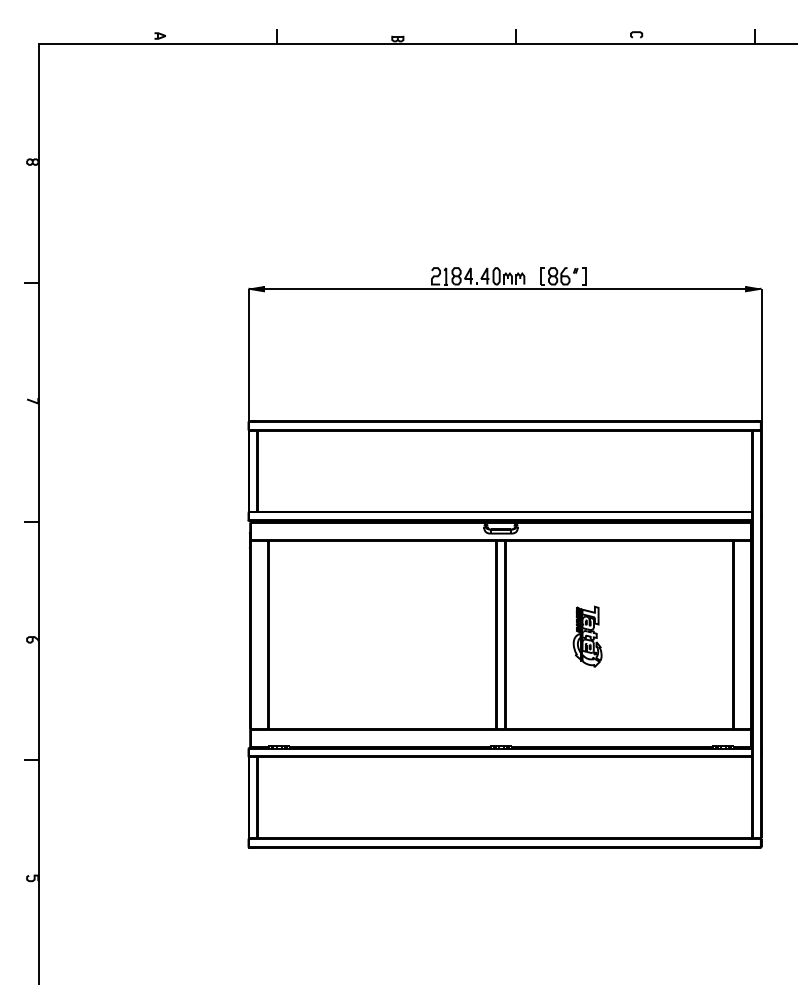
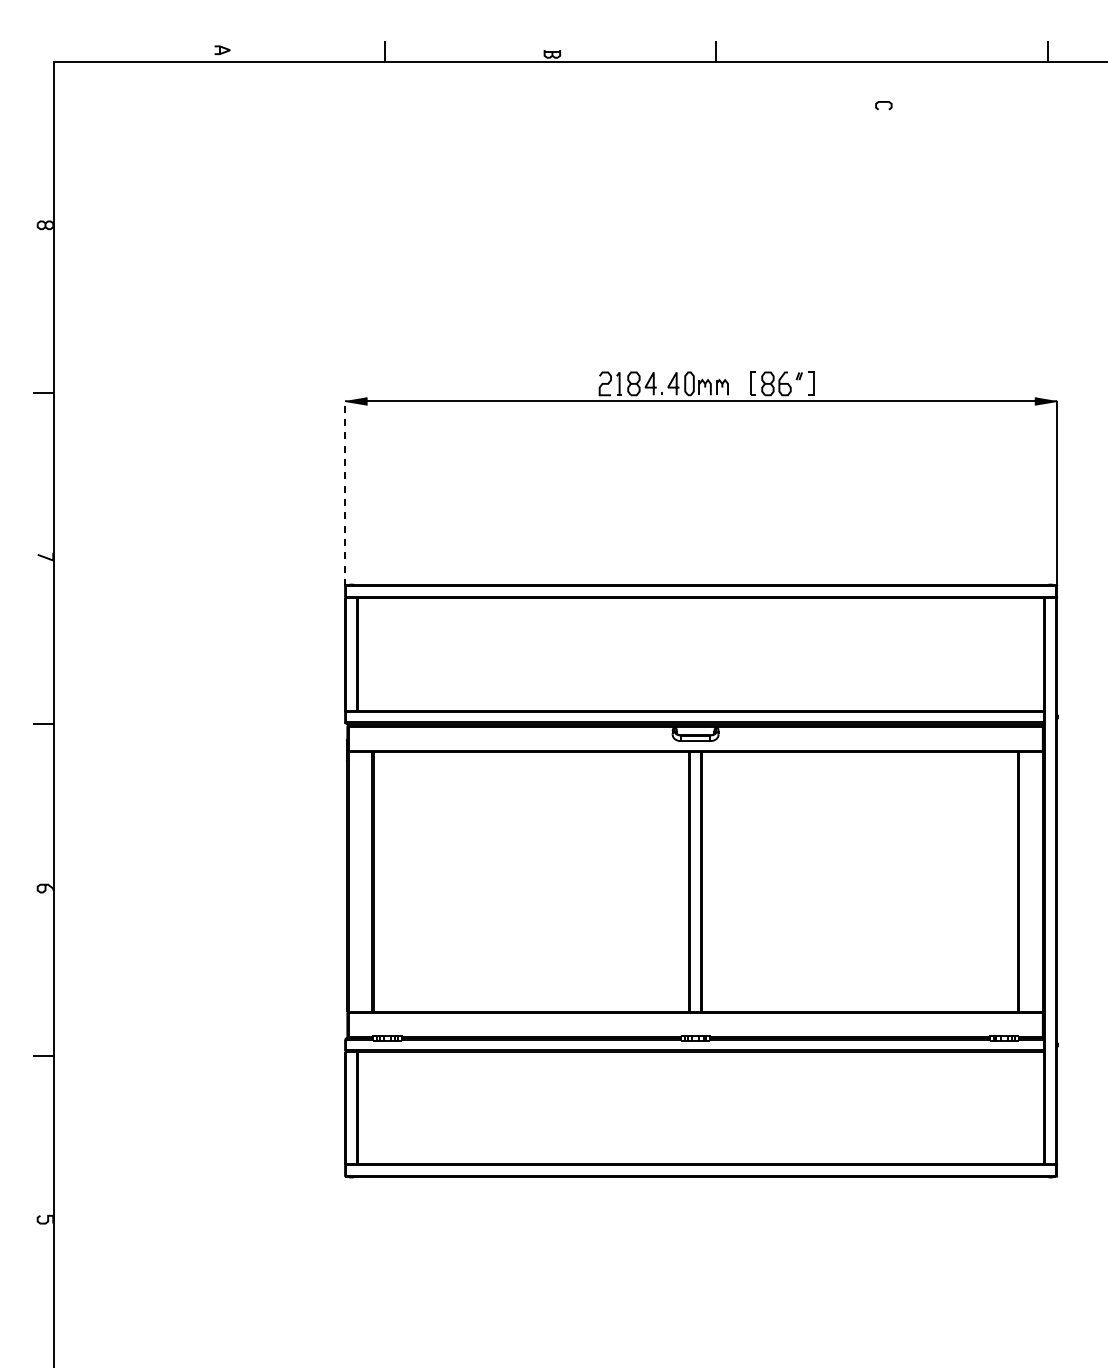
curve: (636, 32) -> (883, 102), moved
line: (248, 354) -> (345, 492), solid -> dashed
part: (587, 636) -> (815, 883), removed

